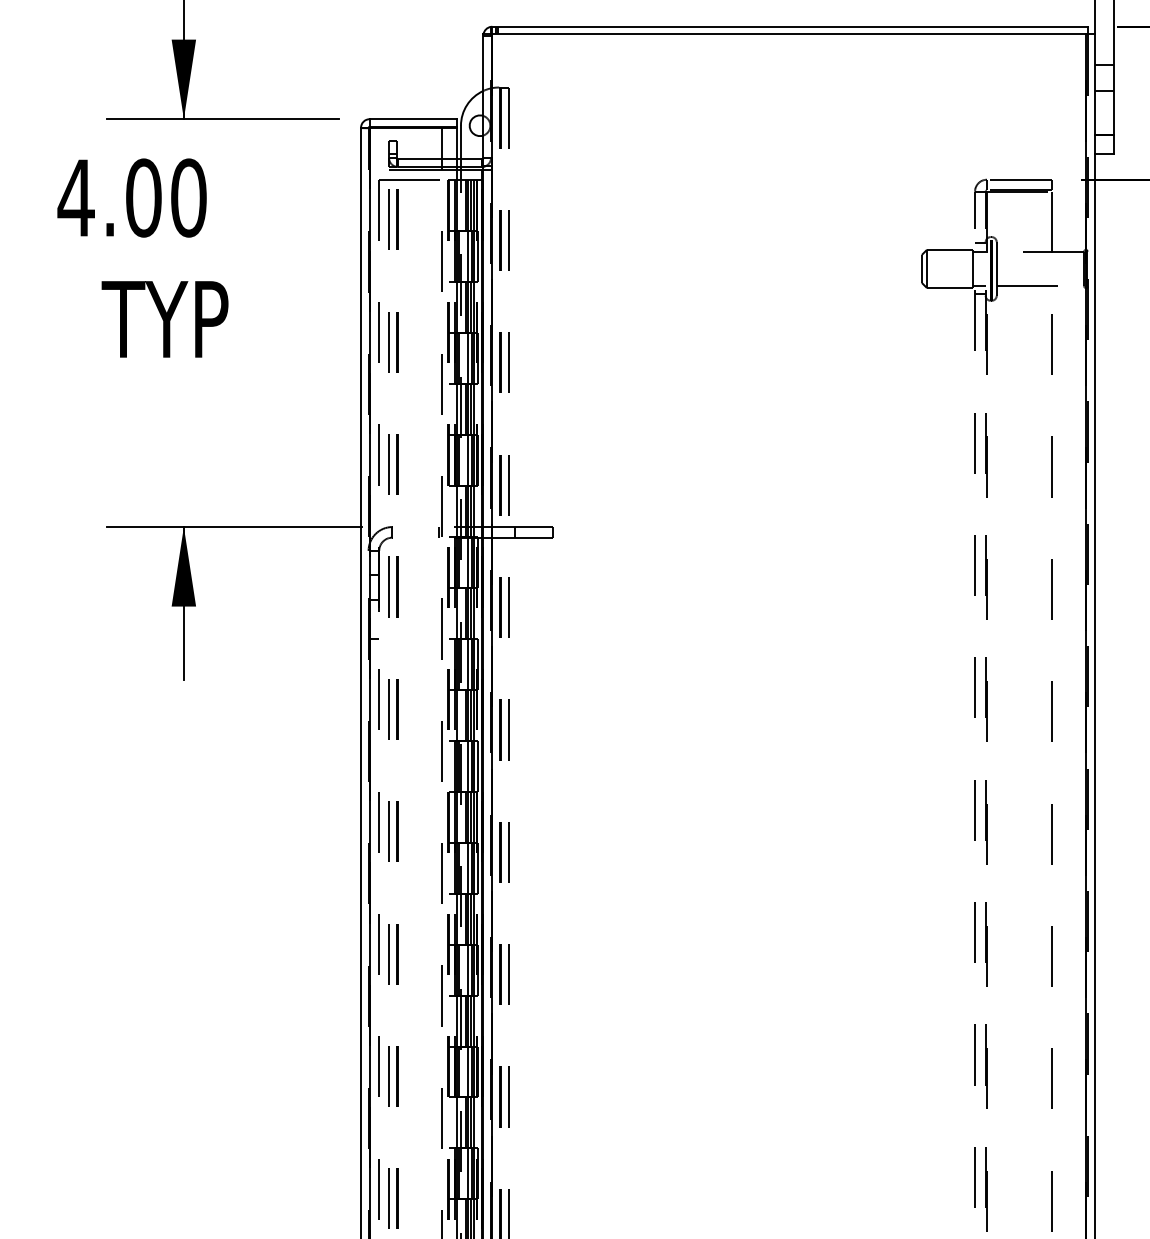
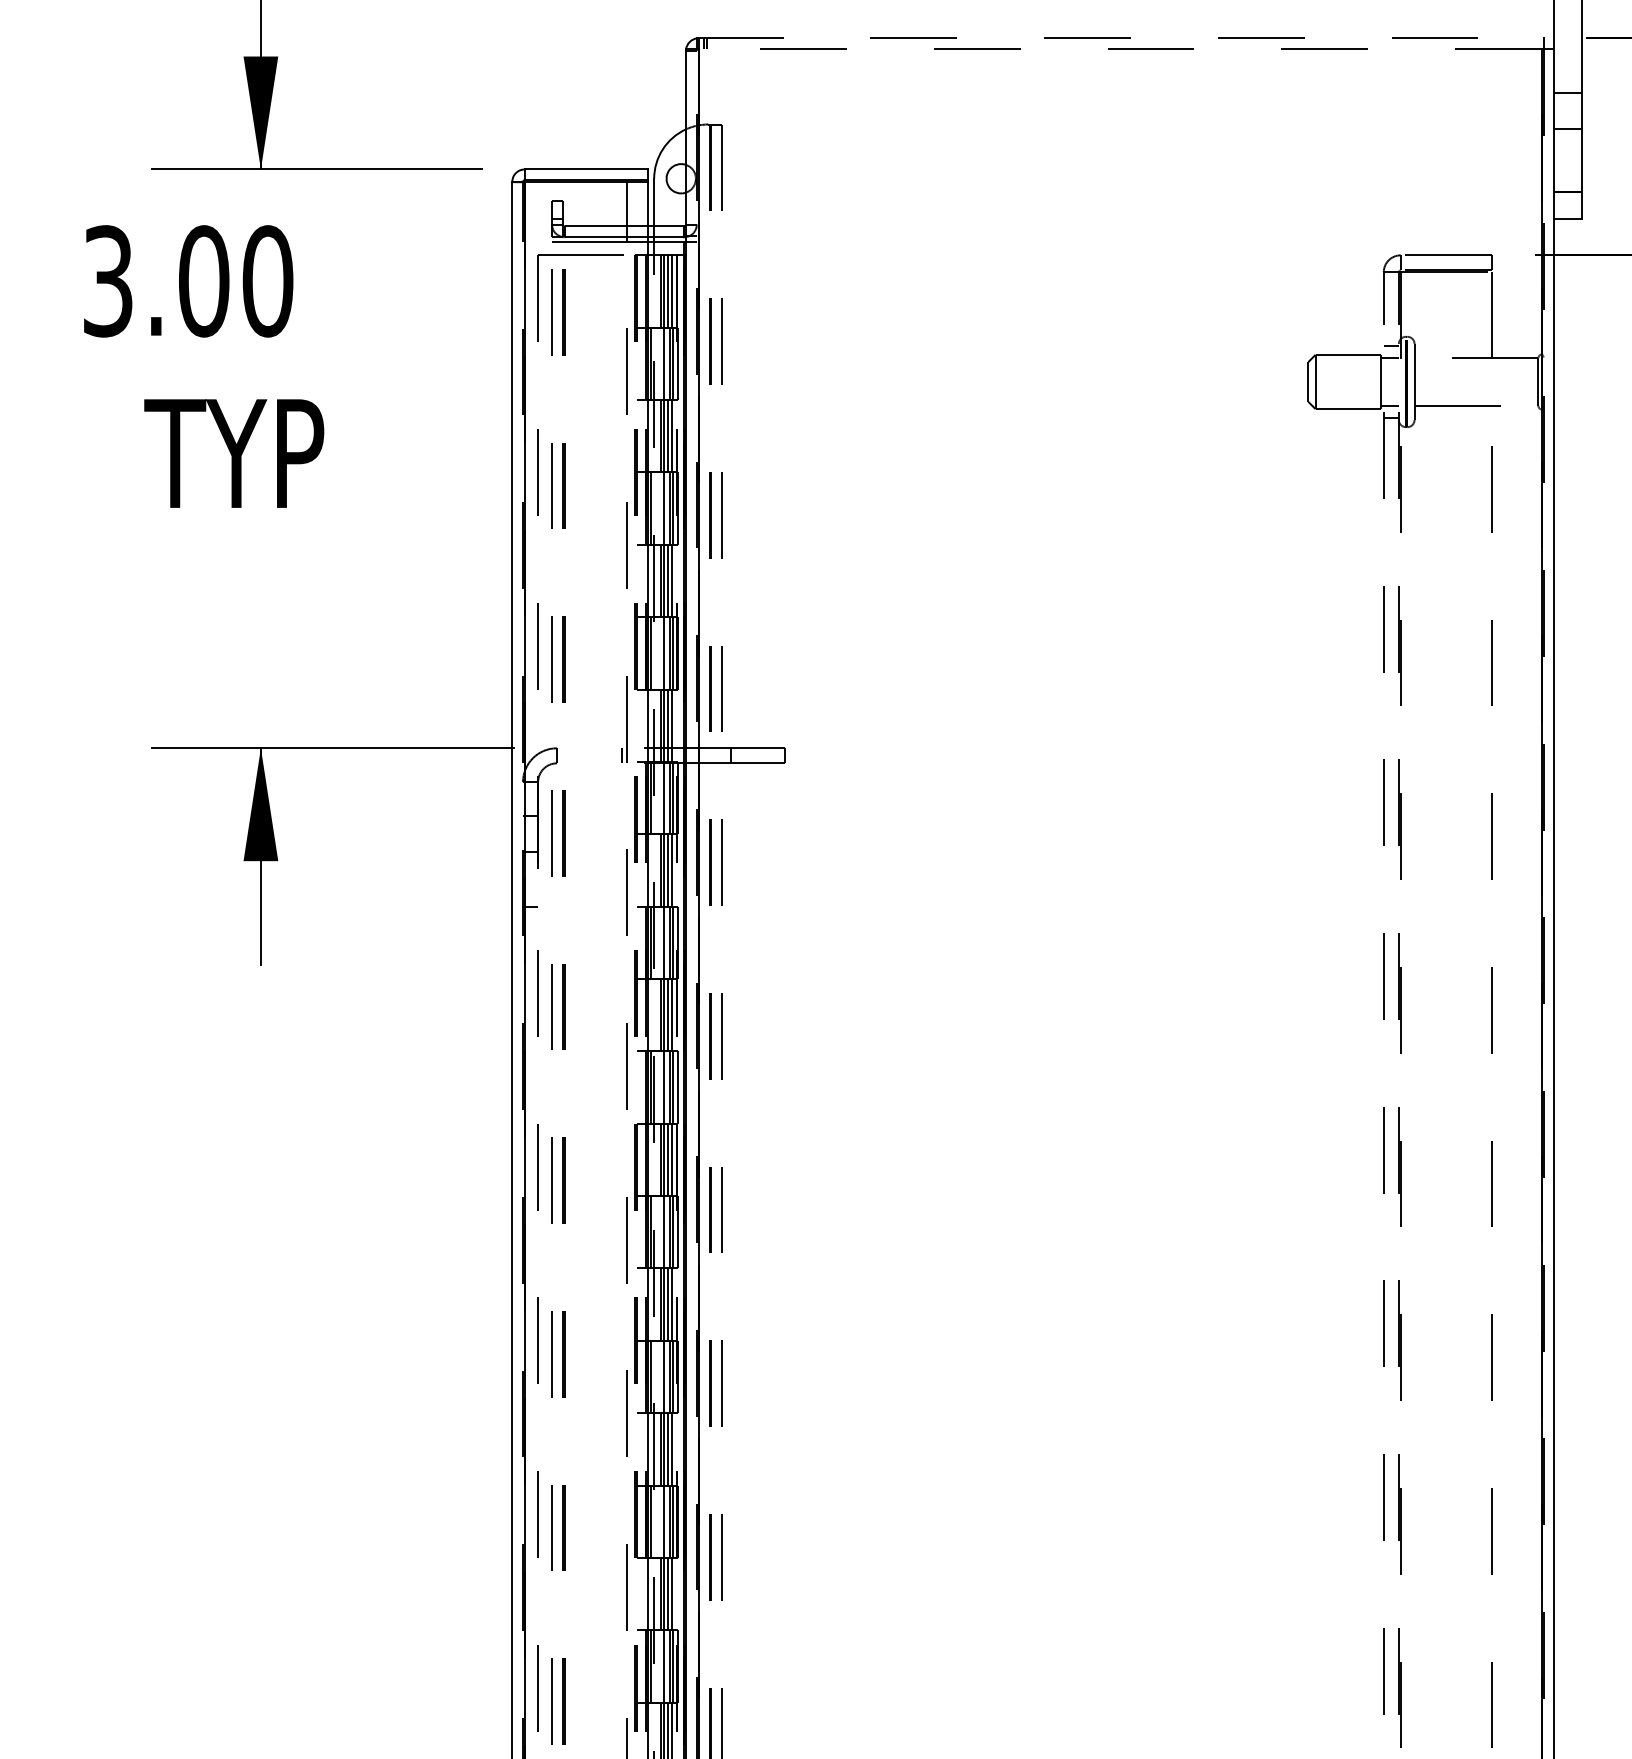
line: (789, 26) -> (1120, 38), solid -> dashed
line: (788, 34) -> (1119, 49), solid -> dashed
text: (75, 198) -> (107, 281), 4.00 -> 3.00

